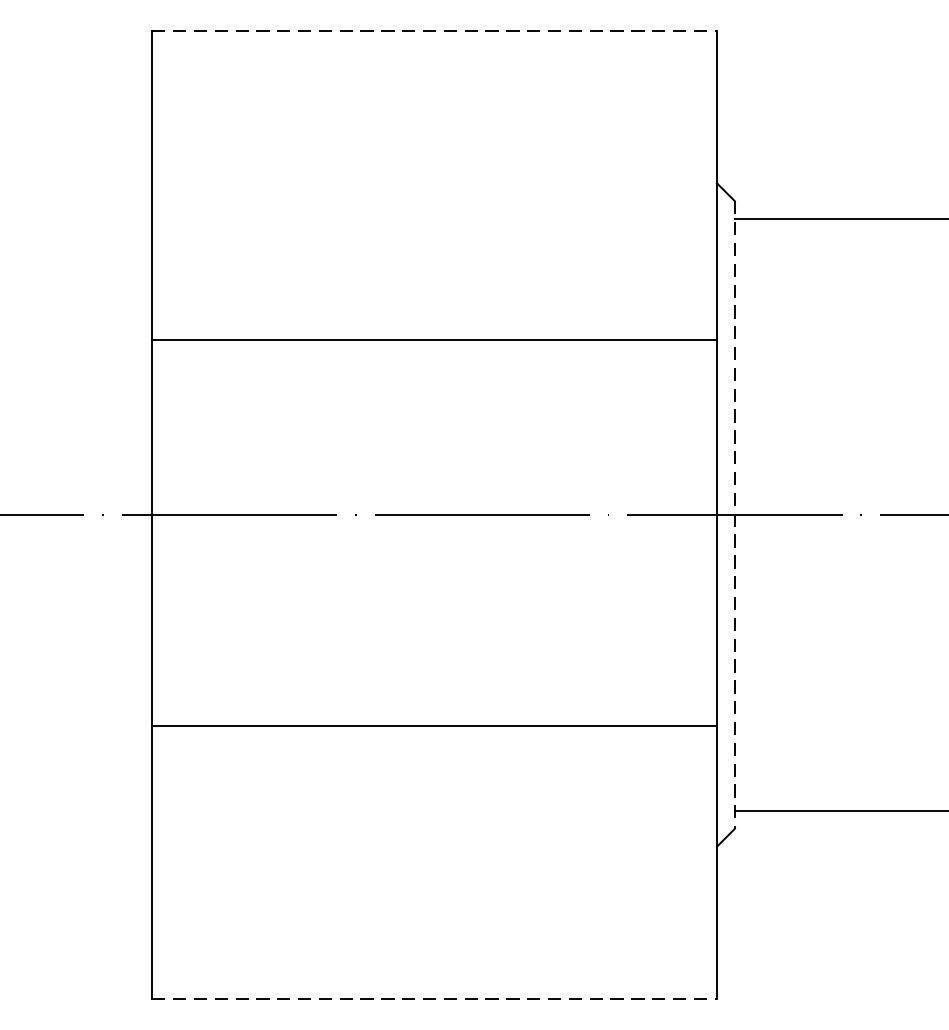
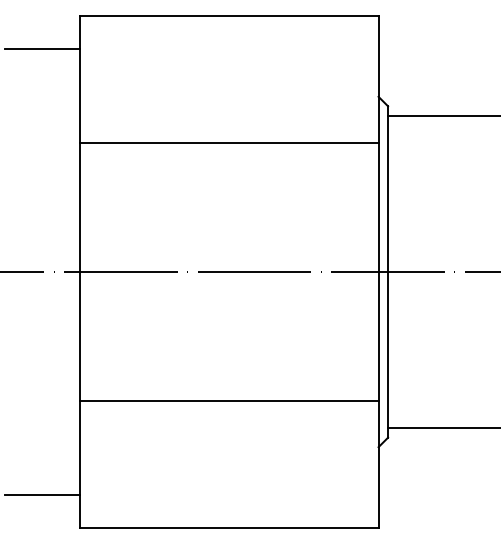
line: (434, 31) -> (229, 16), dashed -> solid
line: (80, 93) -> (42, 49), added
line: (434, 339) -> (229, 142), moved
line: (735, 514) -> (388, 271), dashed -> solid
line: (434, 726) -> (229, 401), moved
line: (80, 936) -> (42, 494), added
line: (434, 998) -> (229, 527), dashed -> solid

